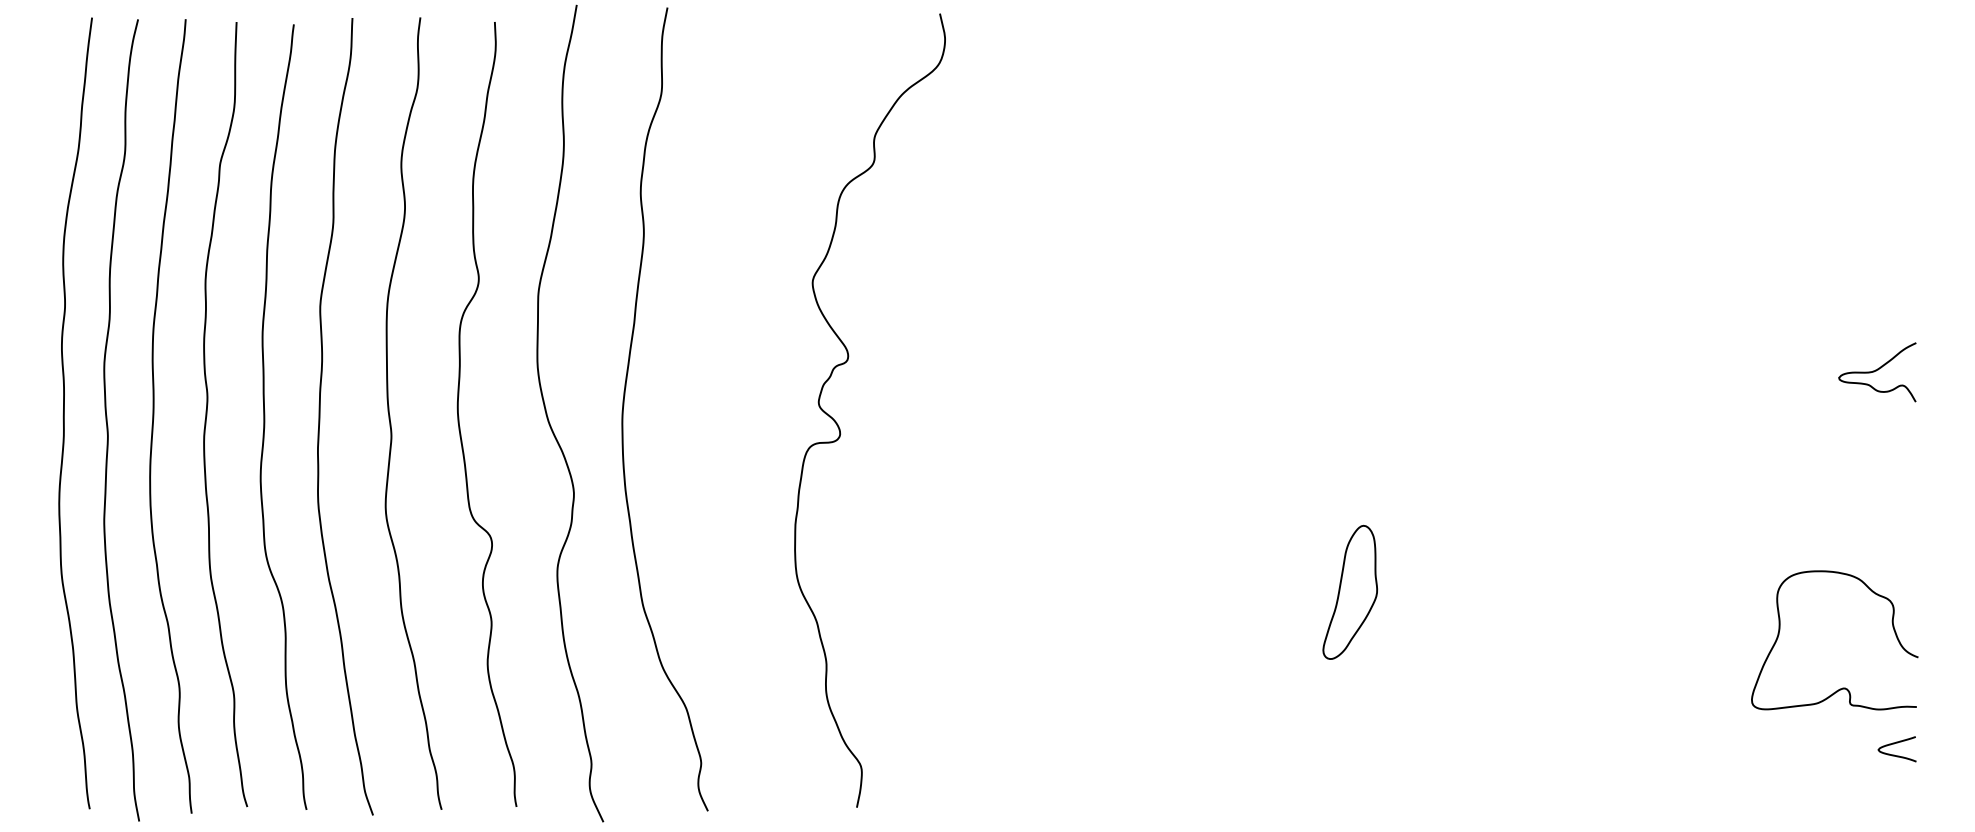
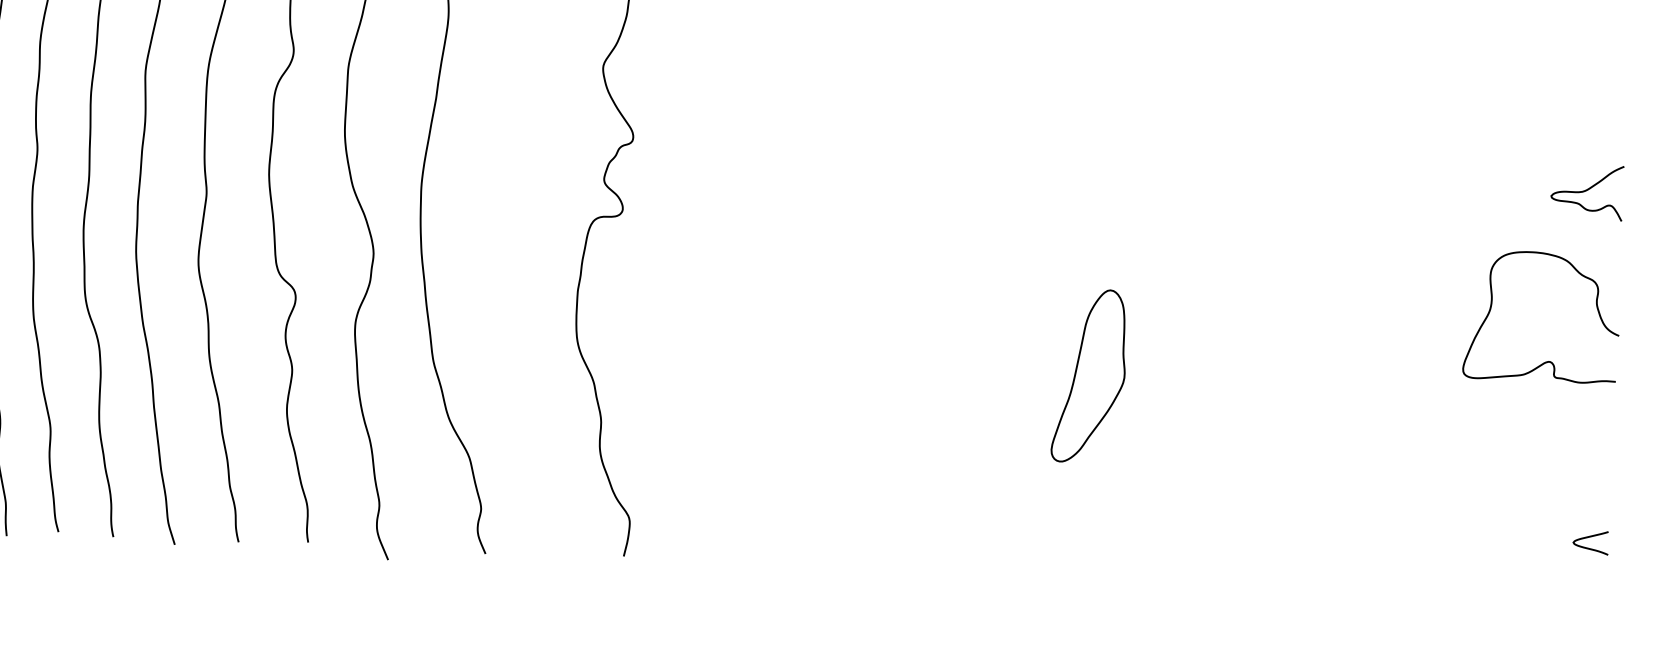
part: (1350, 591) -> (1089, 375), size x1.4
curve: (1842, 687) -> (1547, 360), moved

